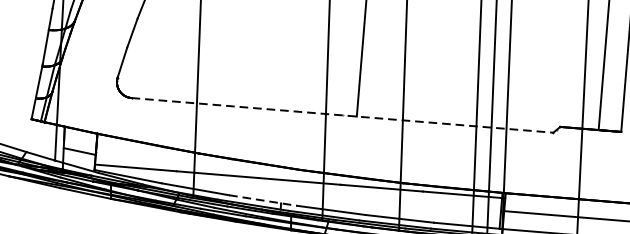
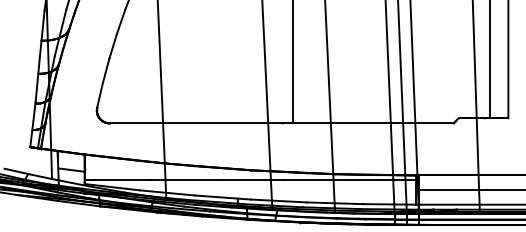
line: (342, 115) -> (281, 123), dashed -> solid
line: (263, 200) -> (223, 197), dashed -> solid

